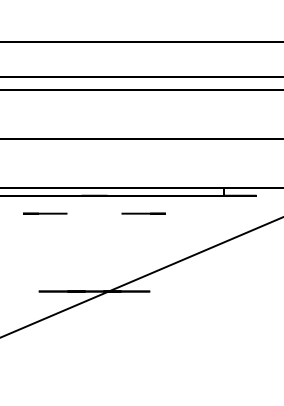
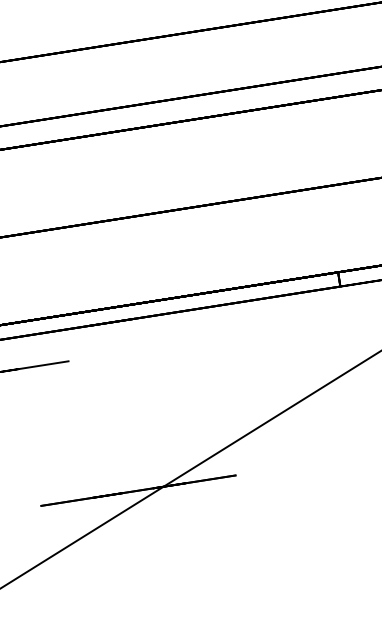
line: (143, 213) -> (203, 339), removed

